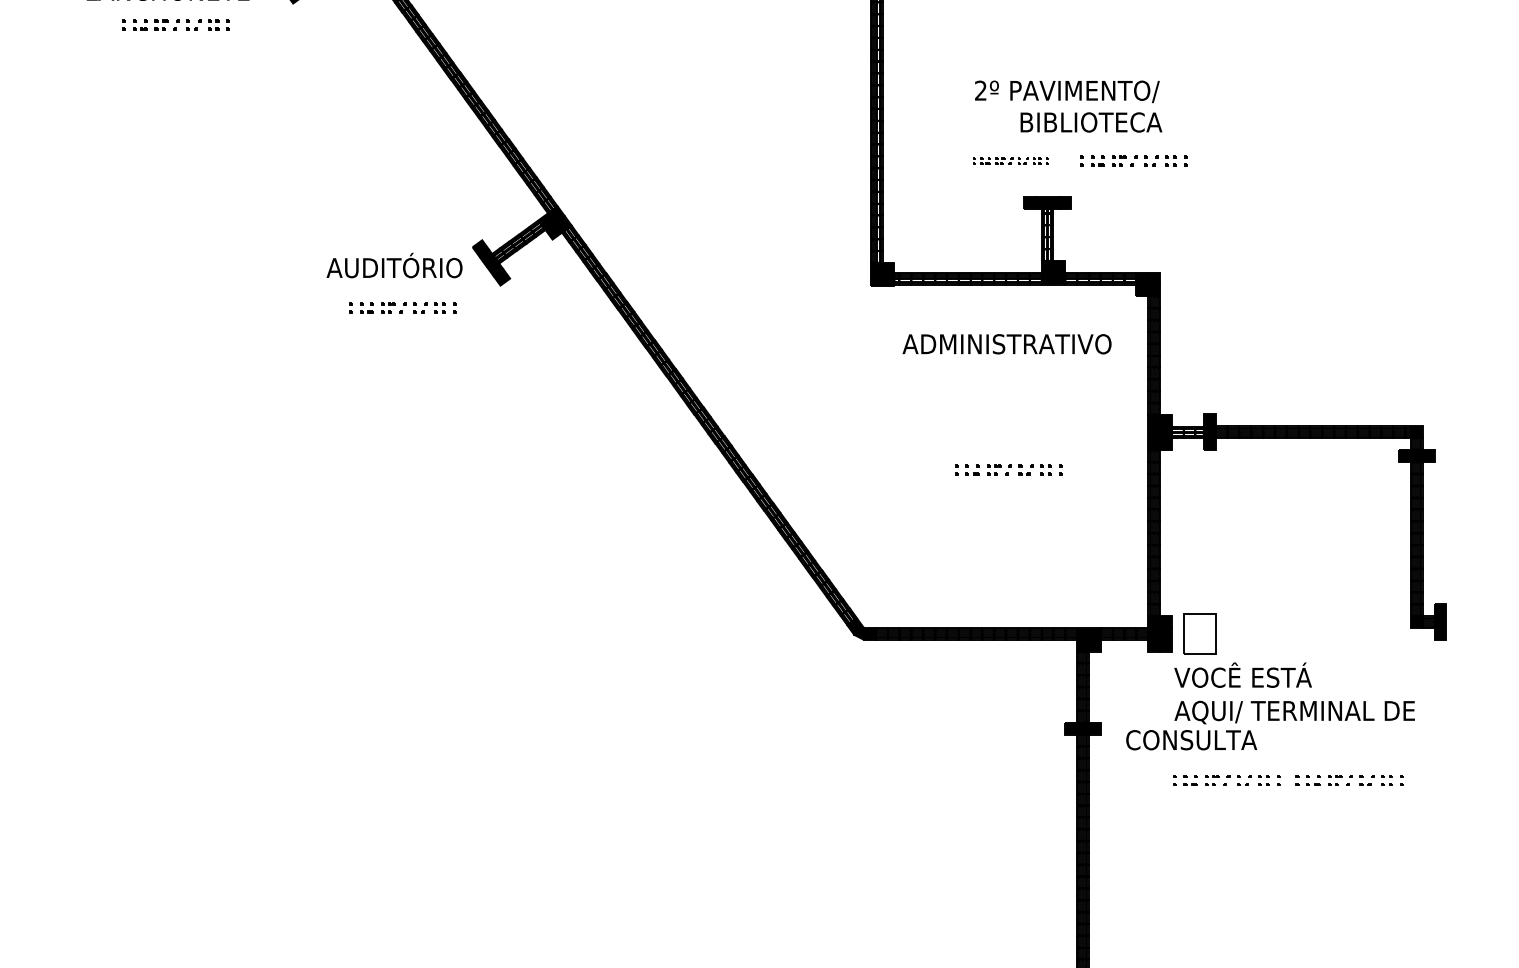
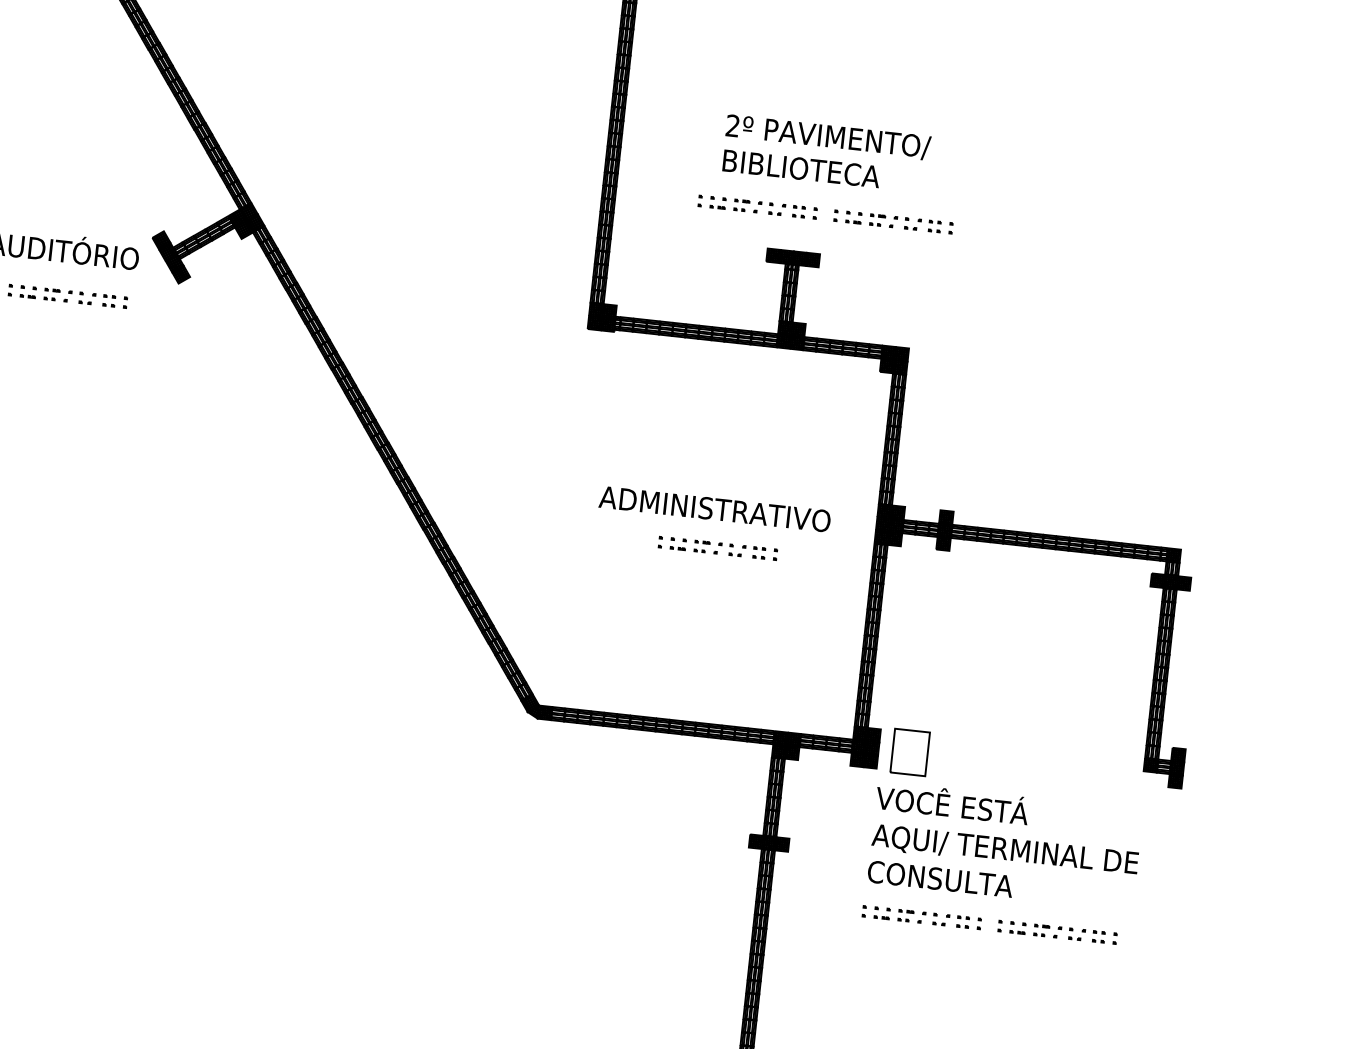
text: (1091, 122) -> (801, 168), moved
part: (1010, 160) -> (757, 206), size x1.43
text: (1006, 344) -> (714, 509), moved
text: (1191, 740) -> (940, 879), moved

